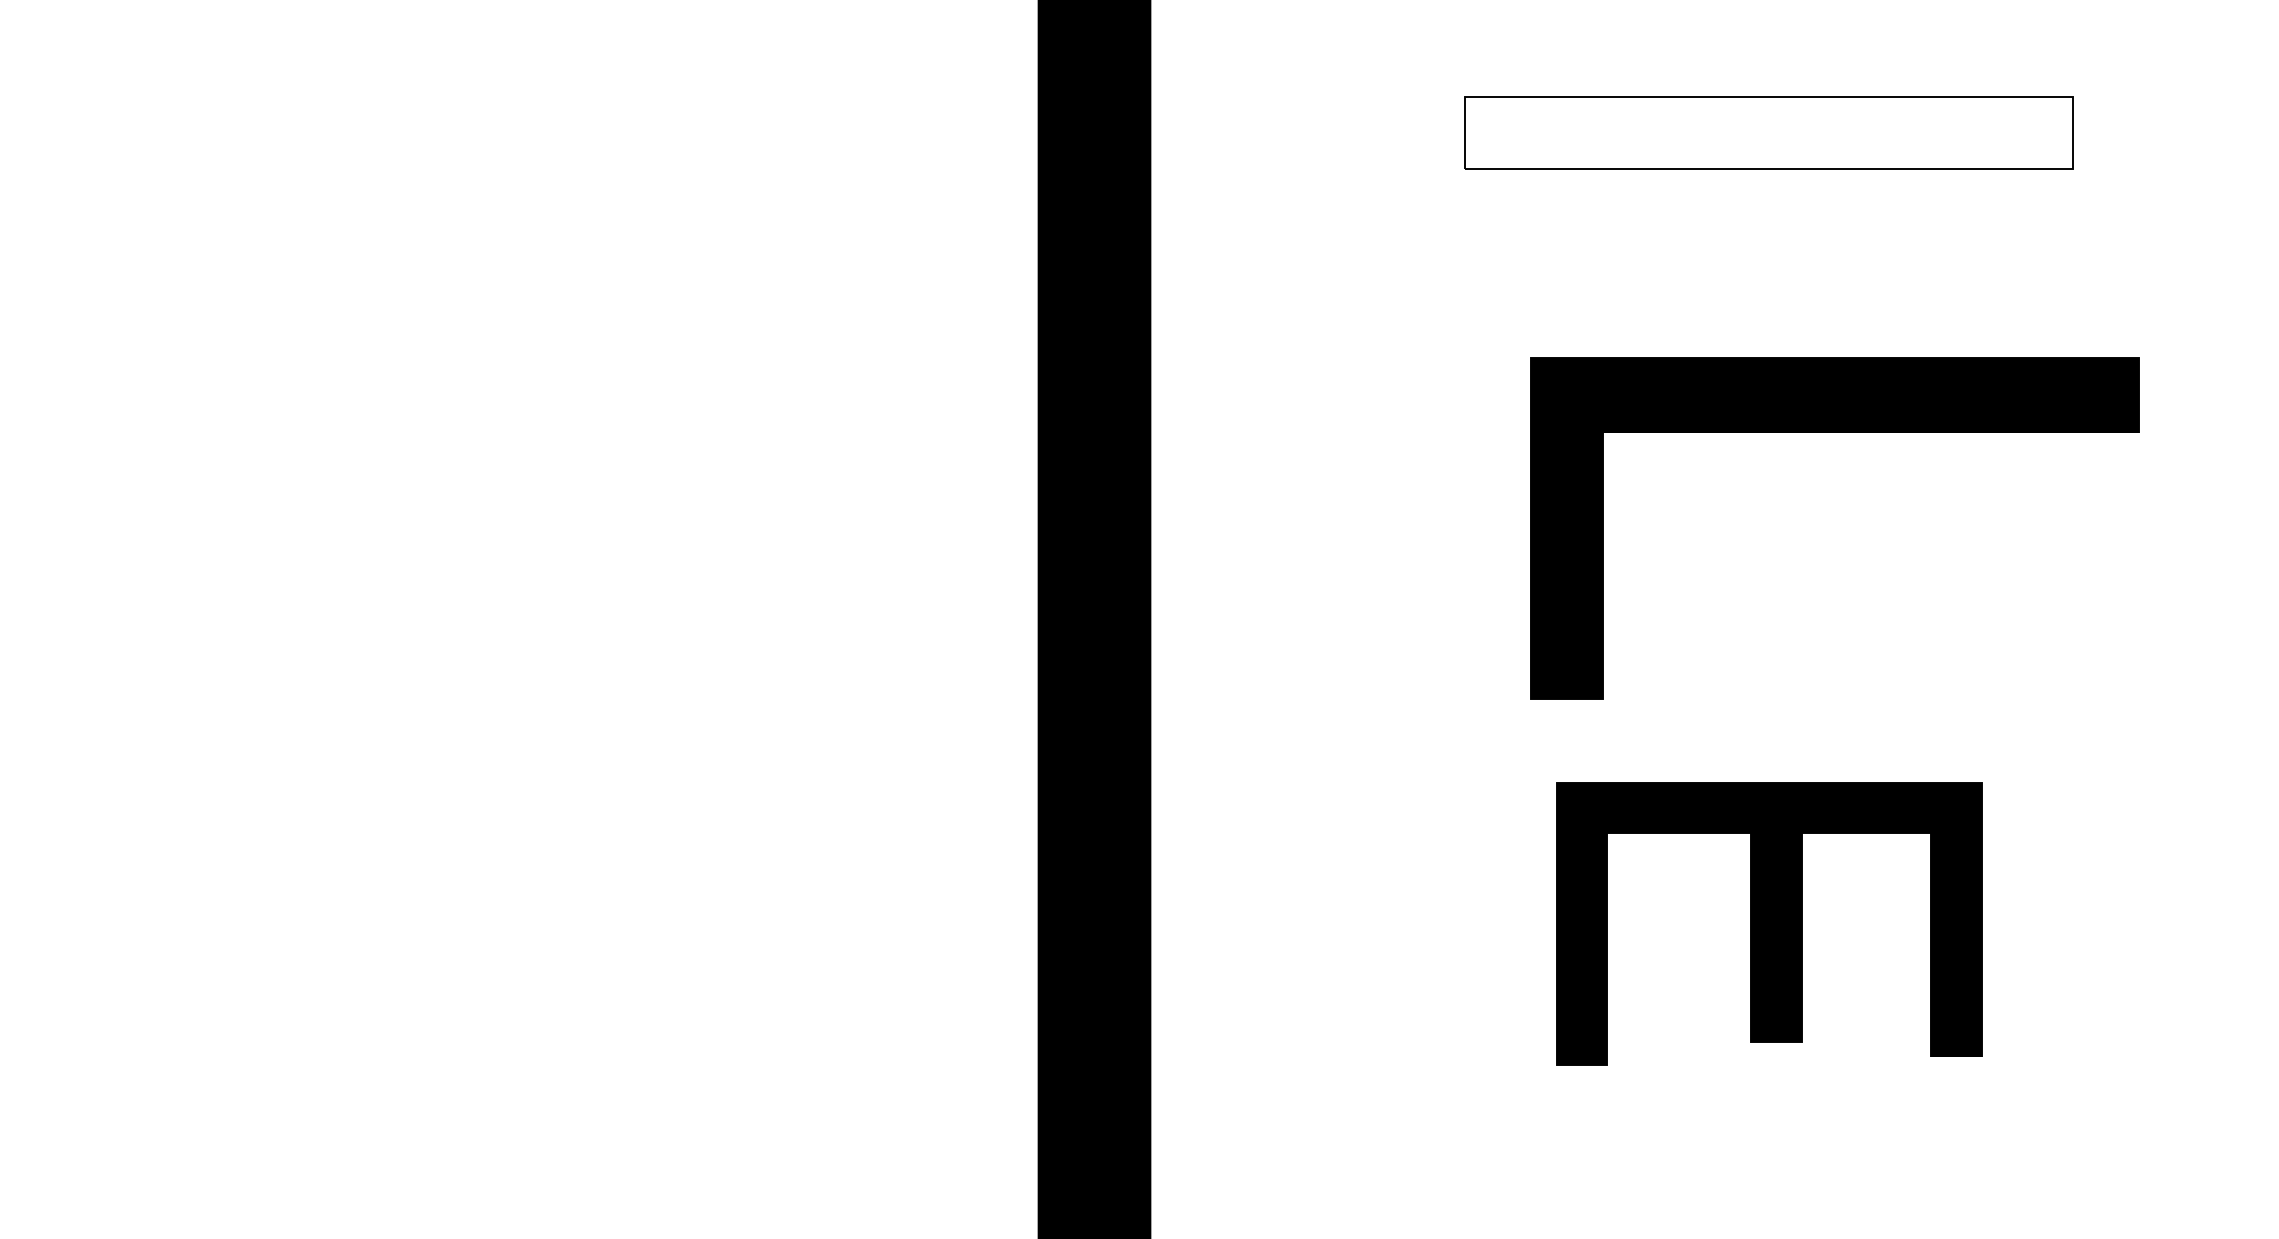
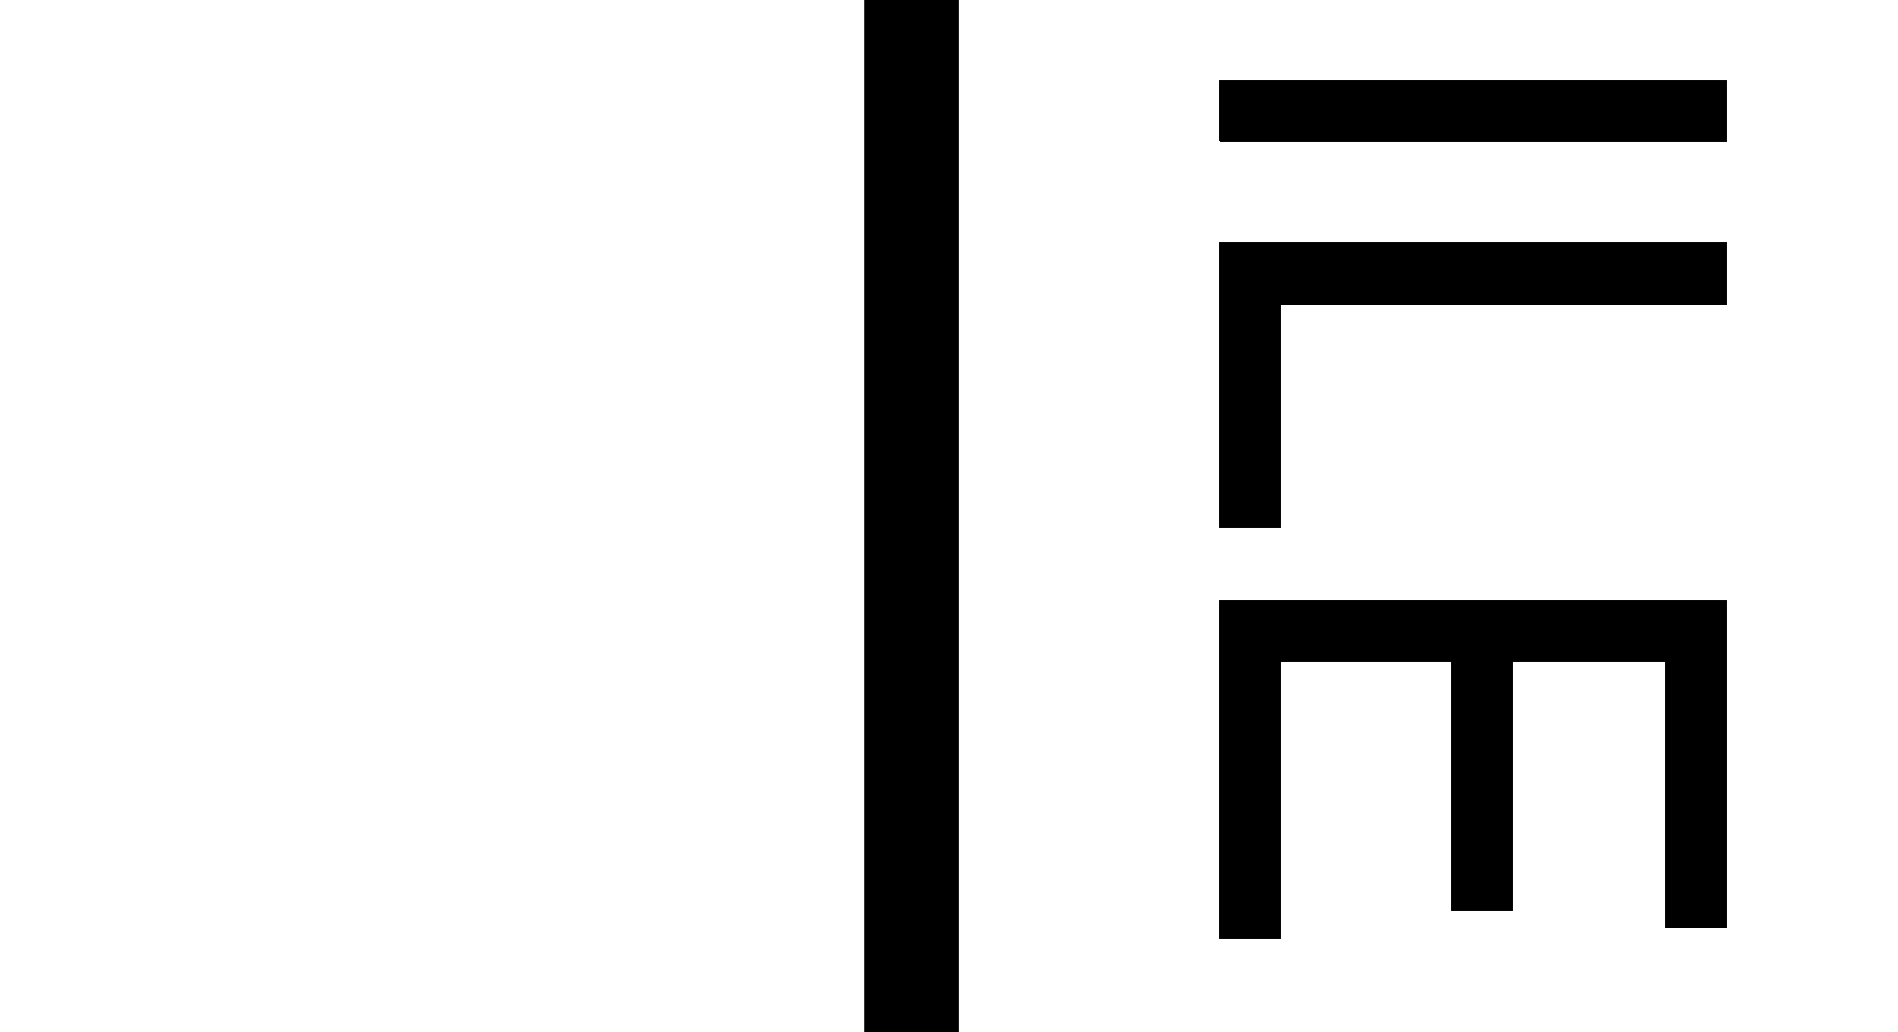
fill: (1768, 132) -> (1472, 110), added
part: (1834, 432) -> (1472, 304), moved
part: (1768, 923) -> (1472, 769), size x1.43

